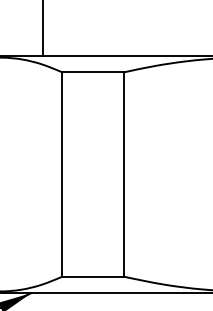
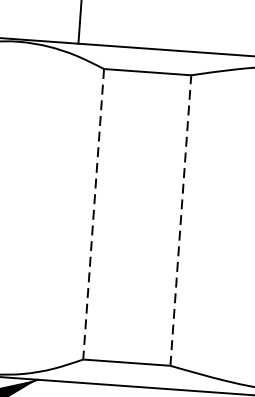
line: (123, 174) -> (180, 220), solid -> dashed
line: (62, 175) -> (93, 215), solid -> dashed

